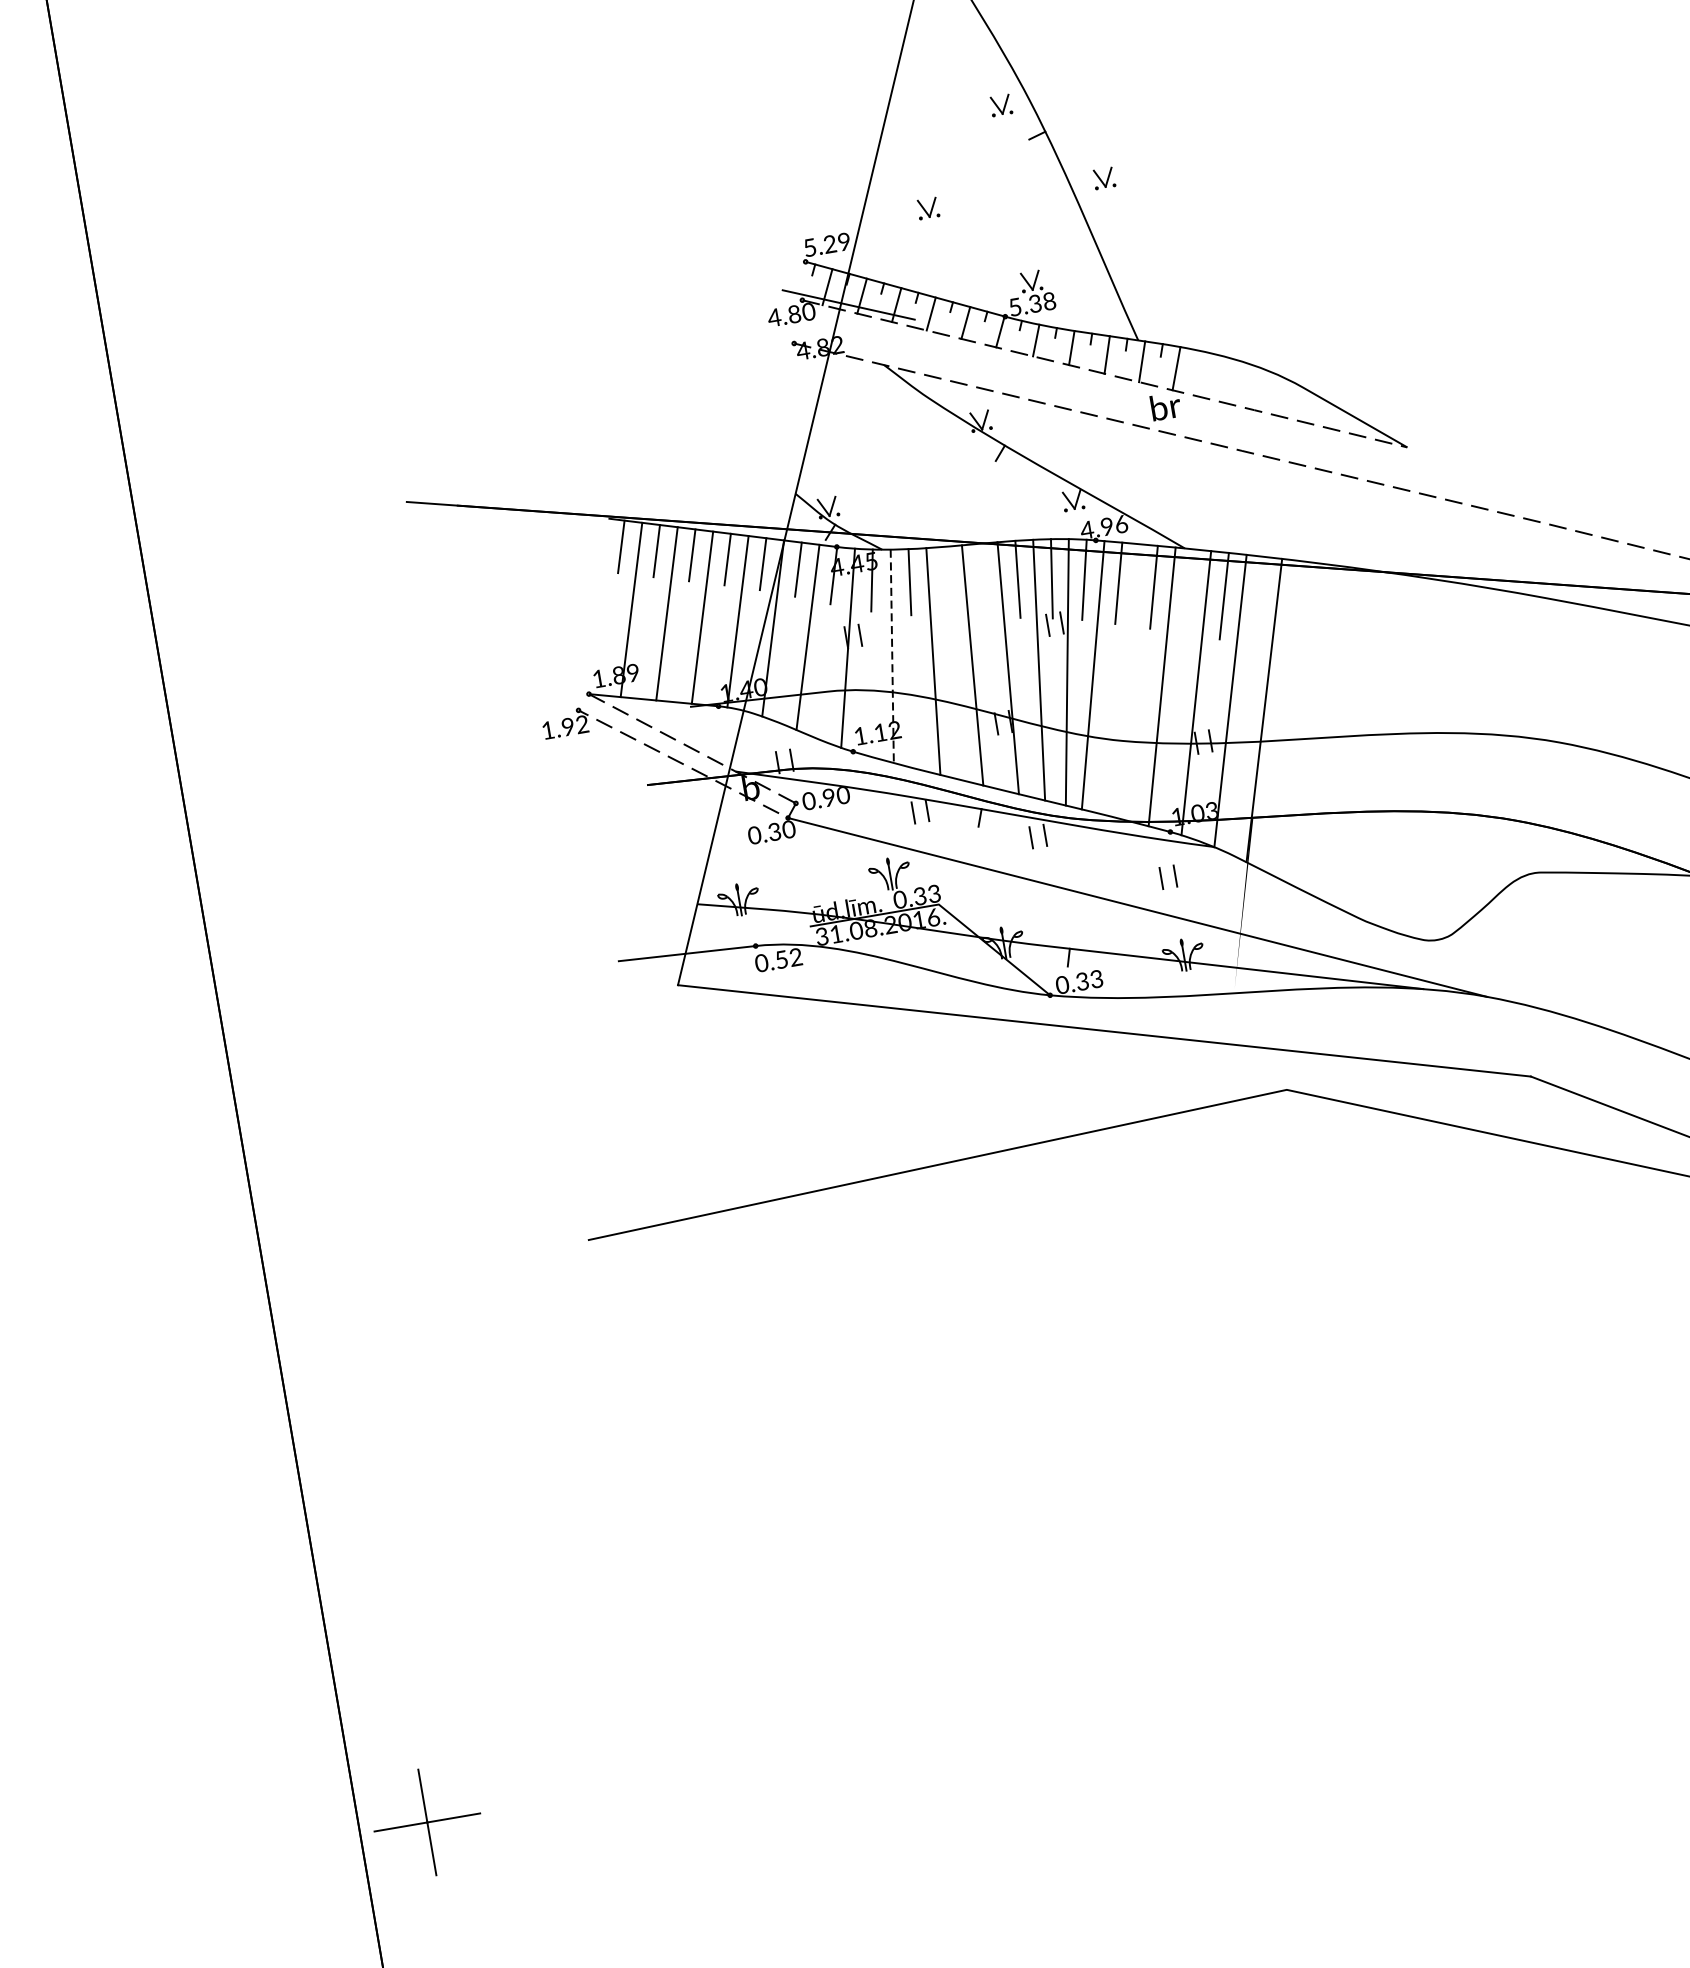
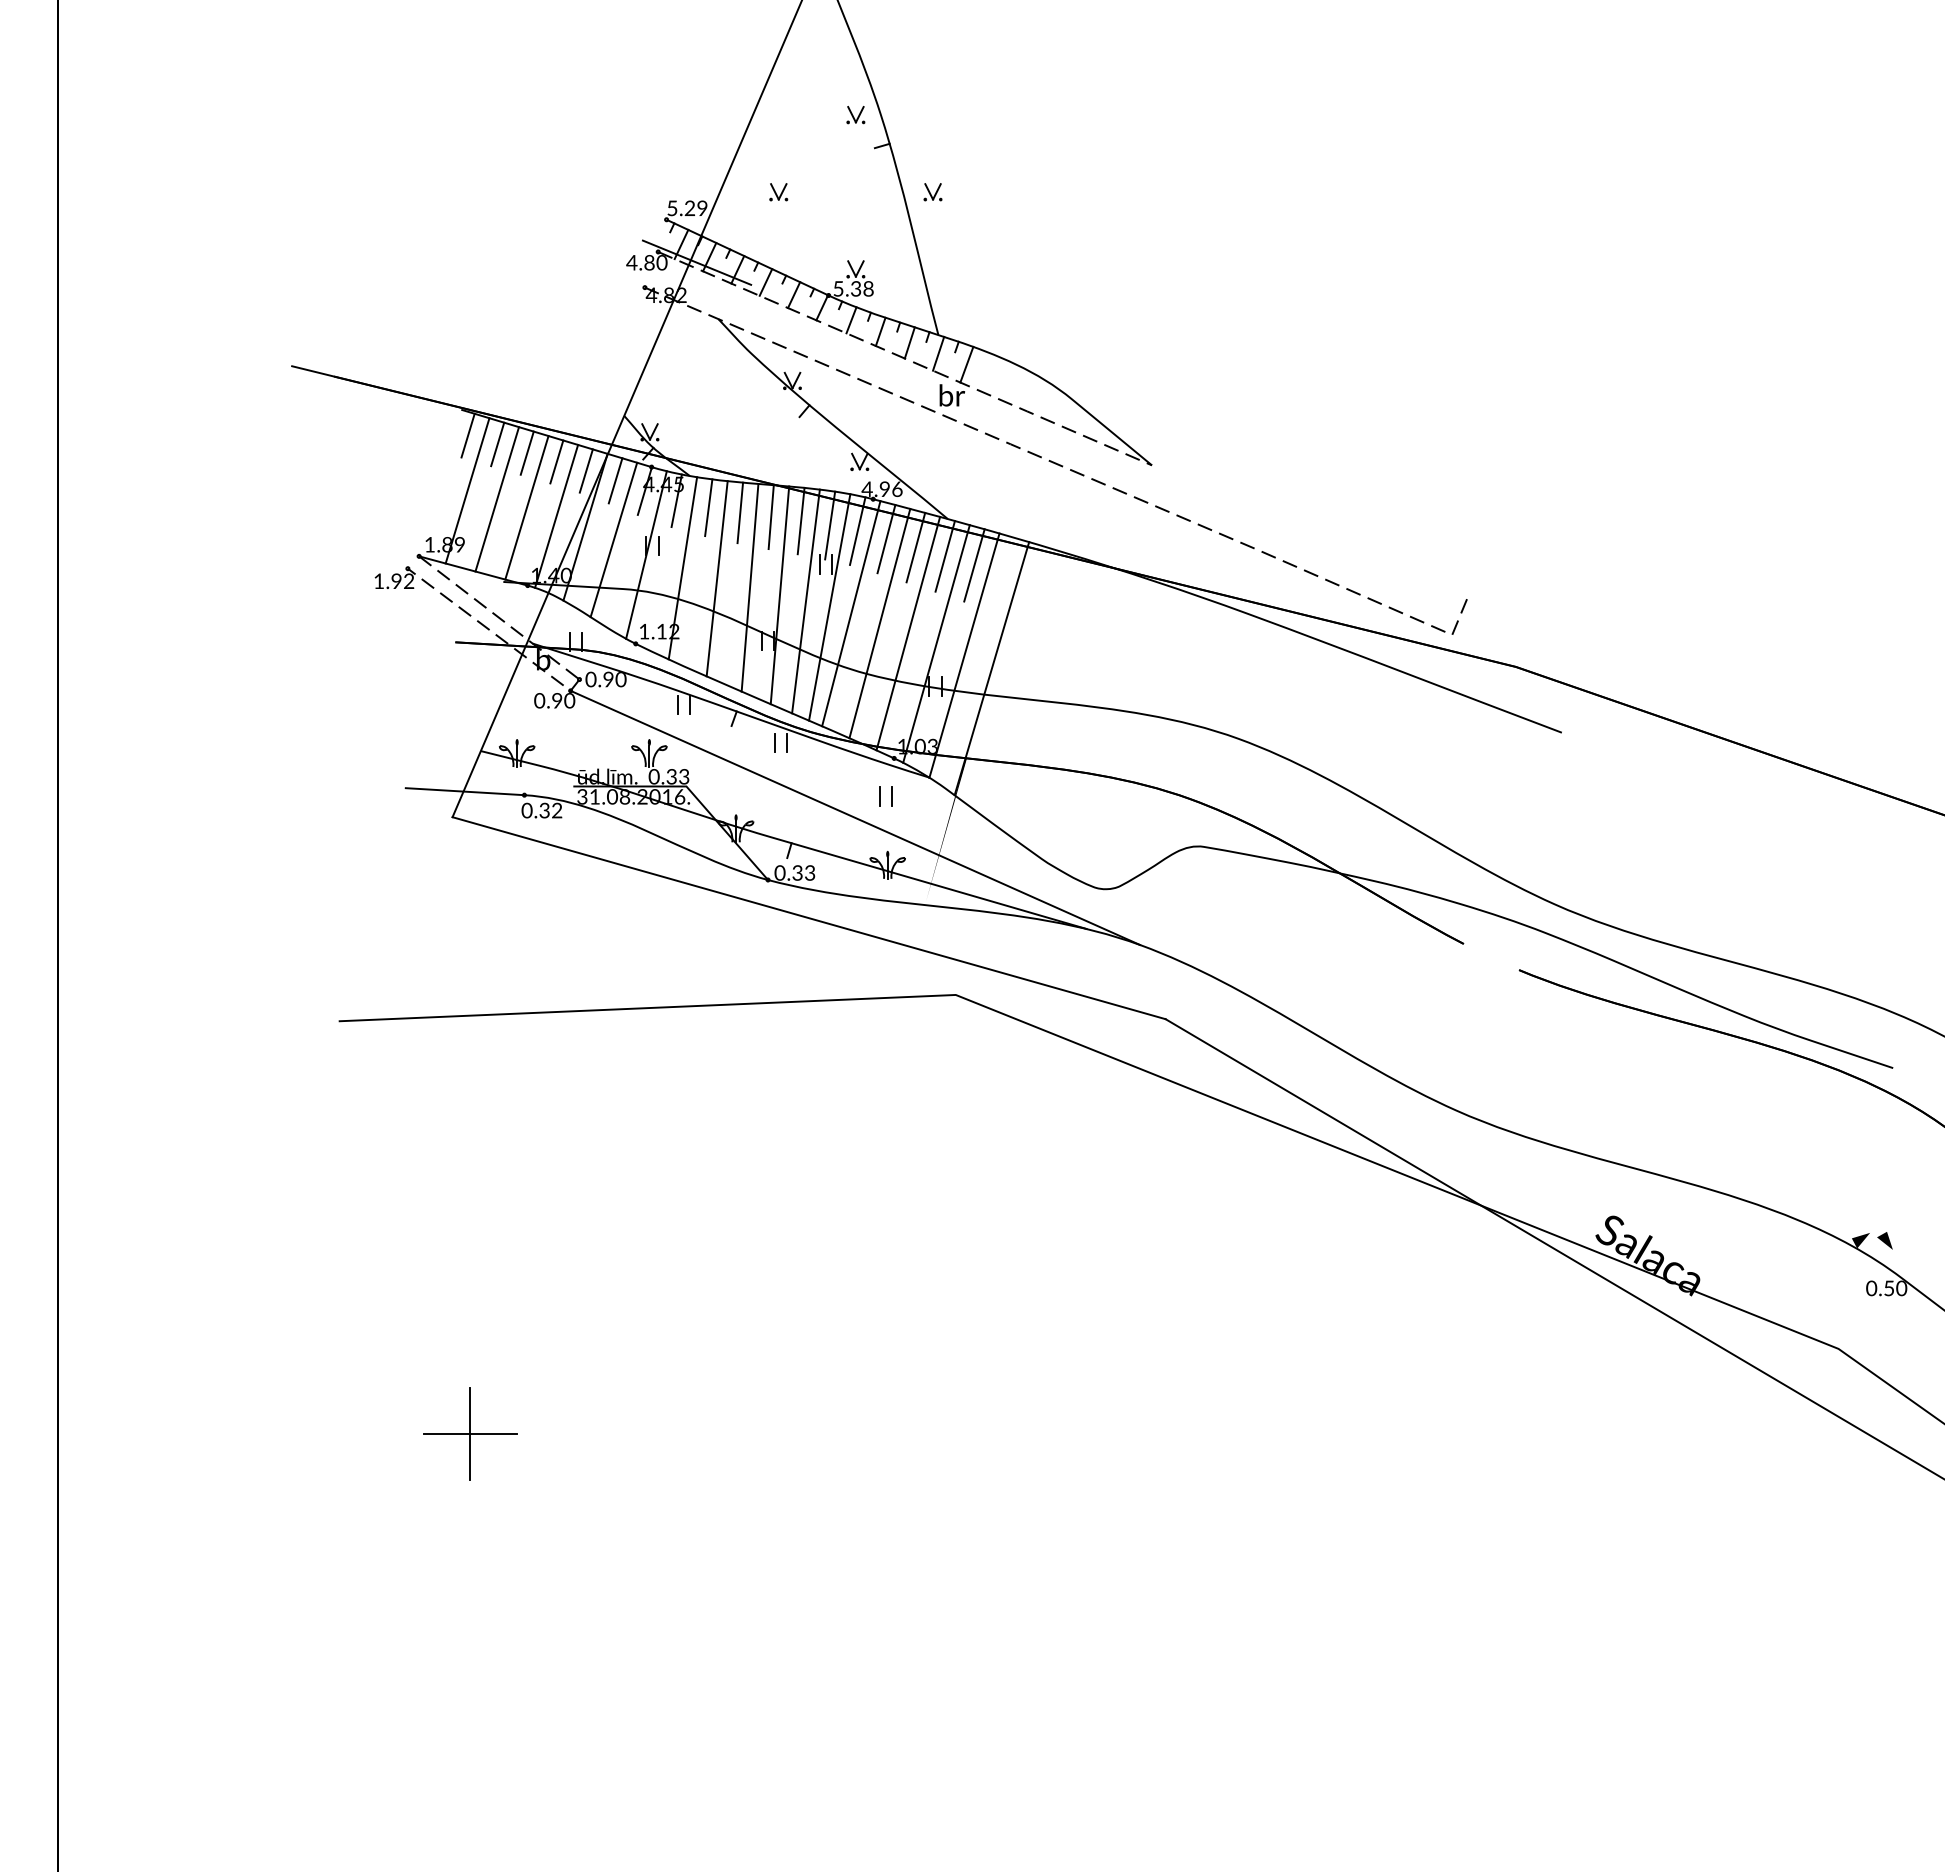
line: (947, 581) -> (740, 512), added
line: (982, 581) -> (770, 517), added
line: (1188, 591) -> (944, 556), added
line: (891, 656) -> (682, 568), dashed -> solid
line: (1127, 680) -> (879, 623), added
text: (774, 831) -> (557, 700), 0.30 -> 0.90
text: (781, 959) -> (544, 810), 0.52 -> 0.32
part: (427, 1822) -> (470, 1433), moved

